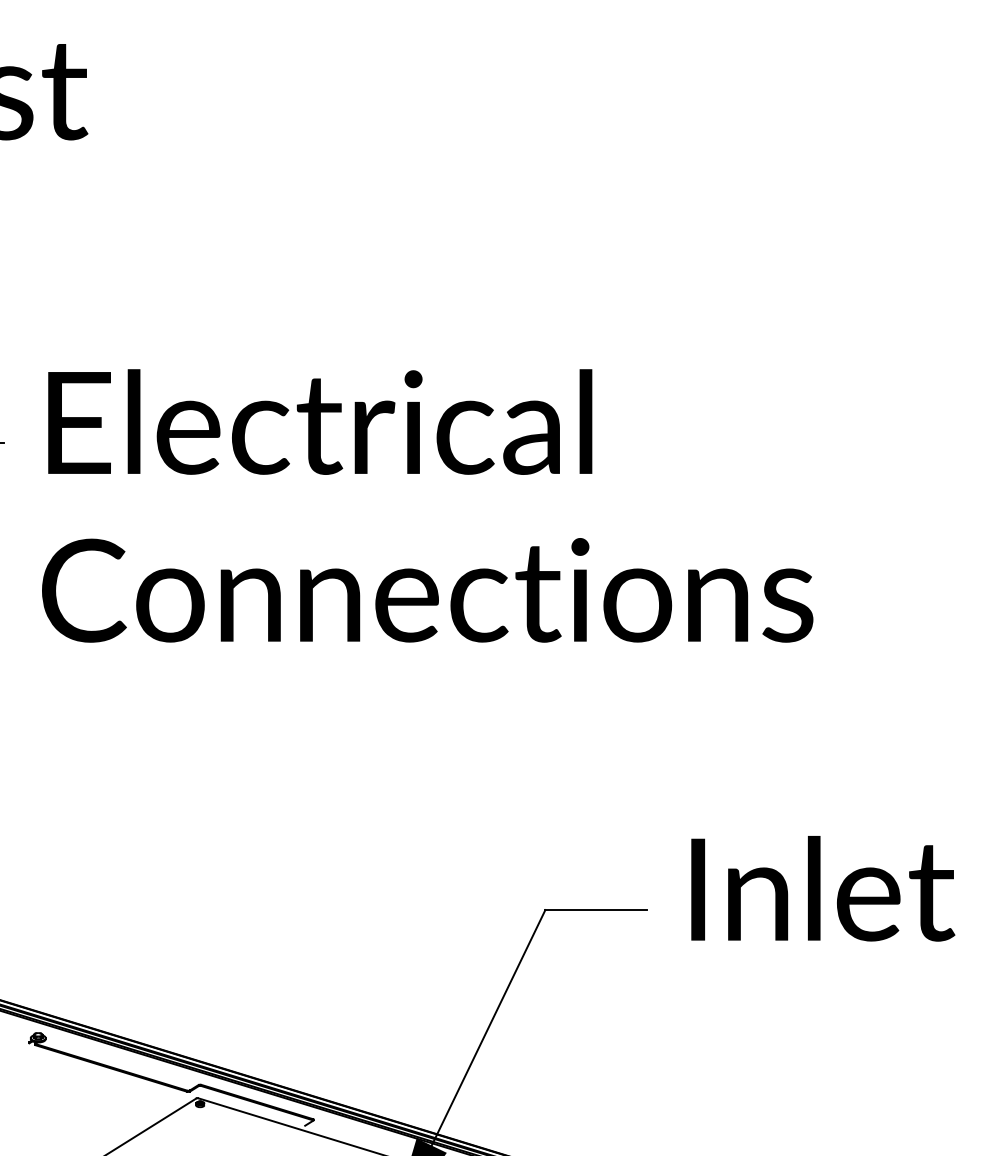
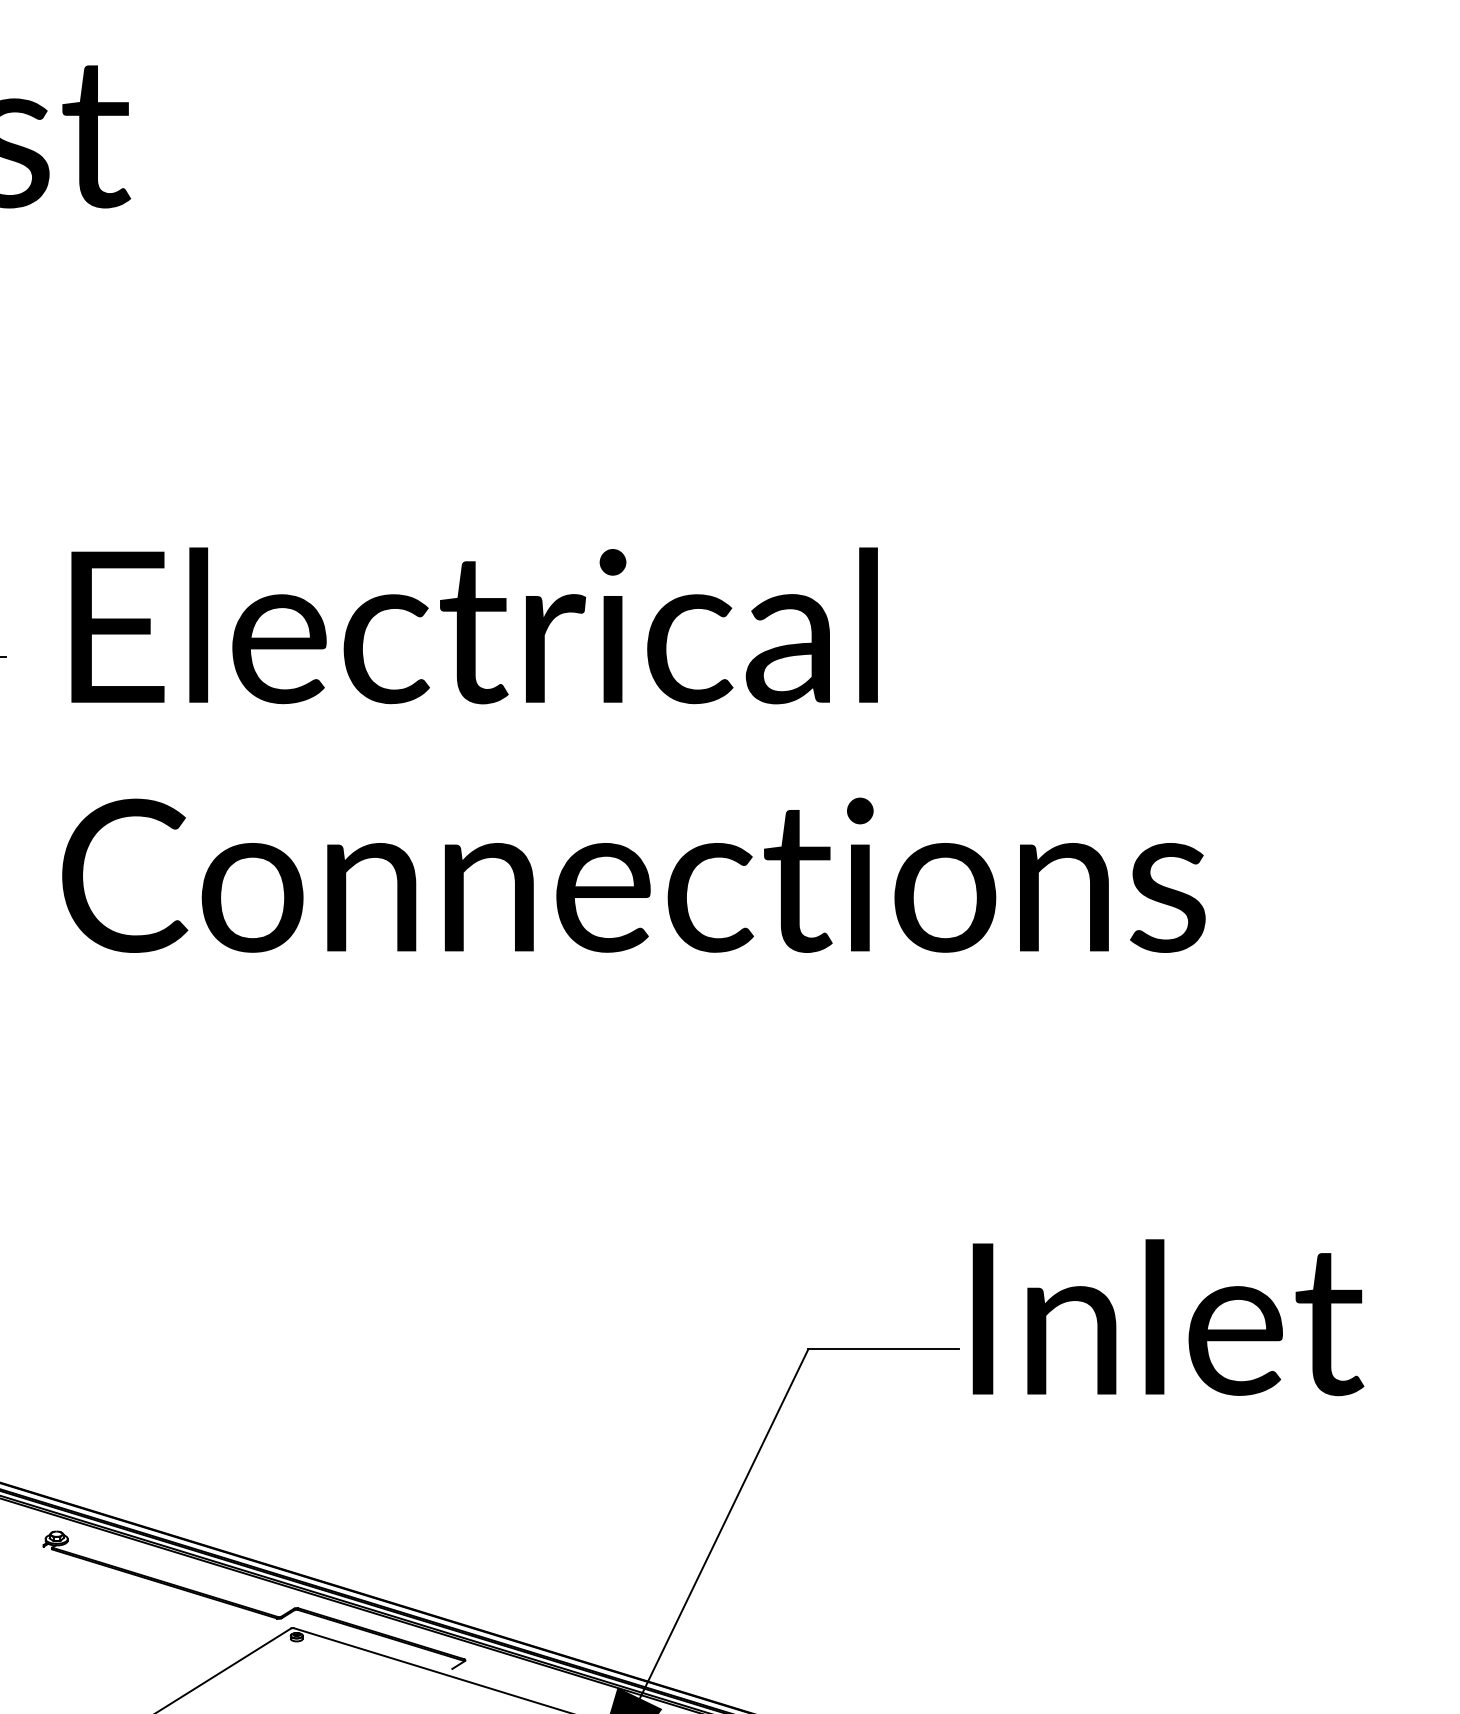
text: (823, 888) -> (1168, 1317), moved

